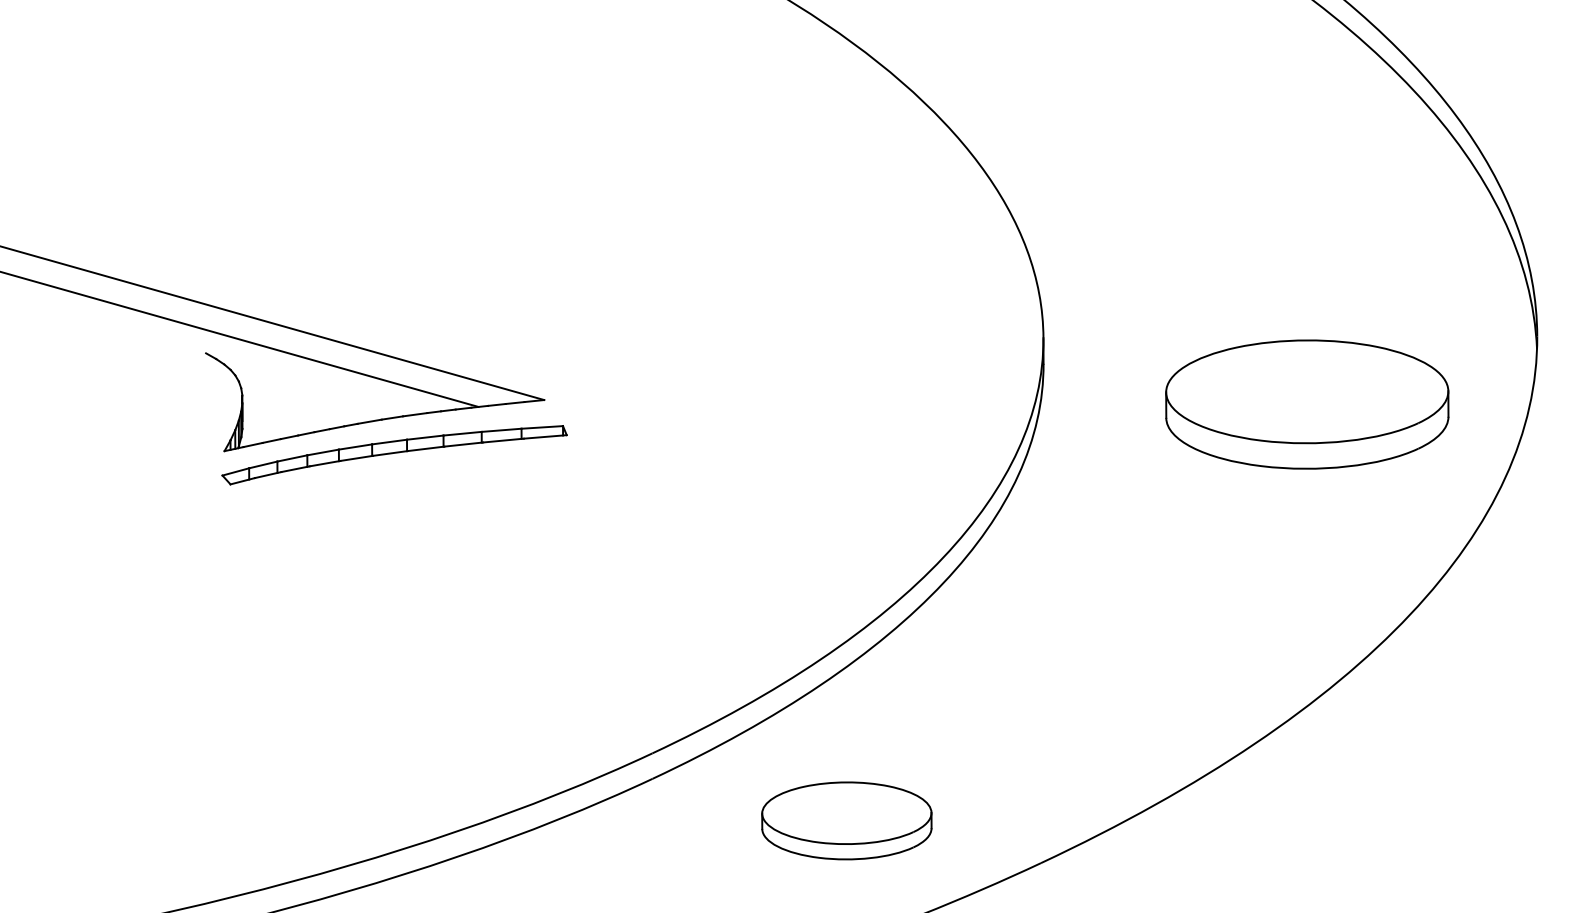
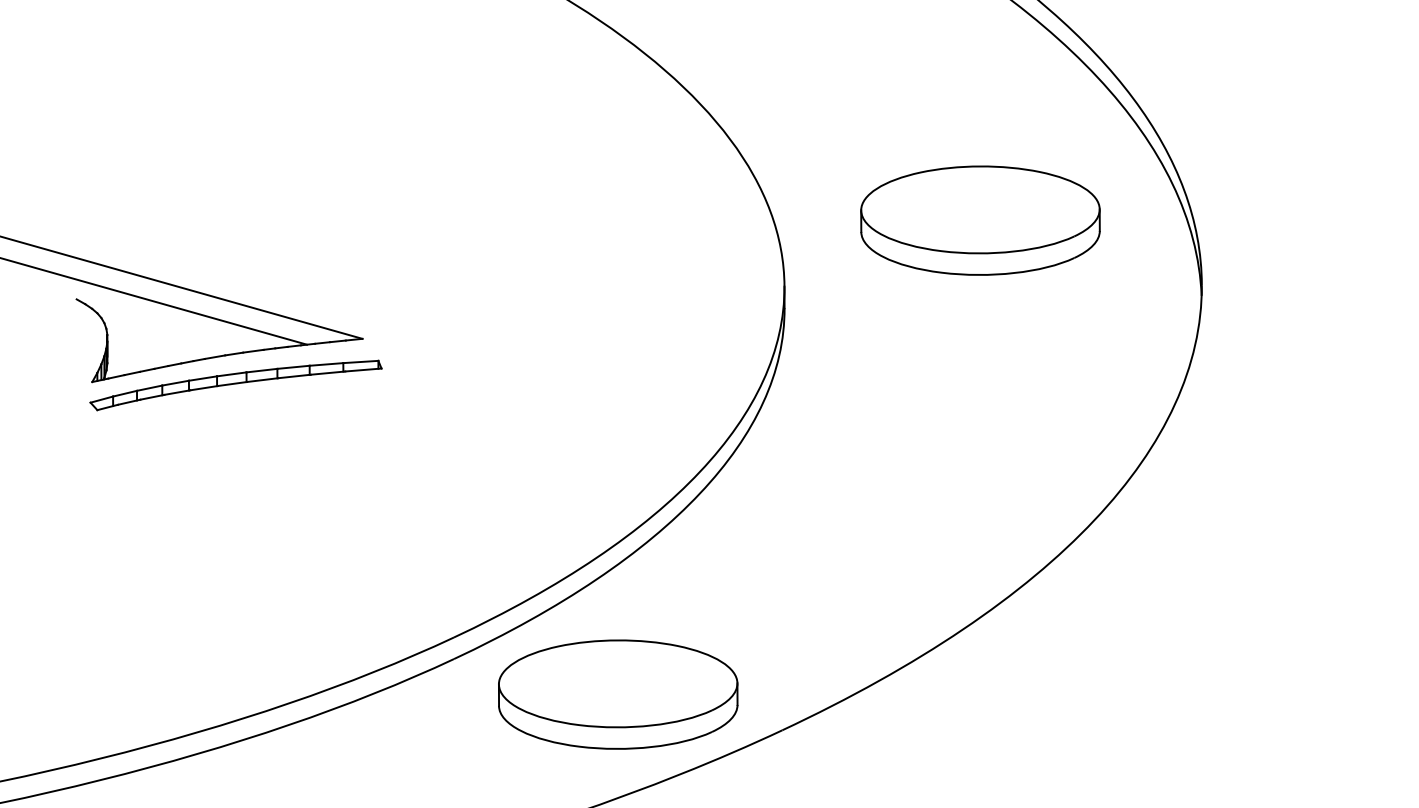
part: (1307, 404) -> (980, 220), moved
part: (847, 820) -> (618, 694), size x1.67

